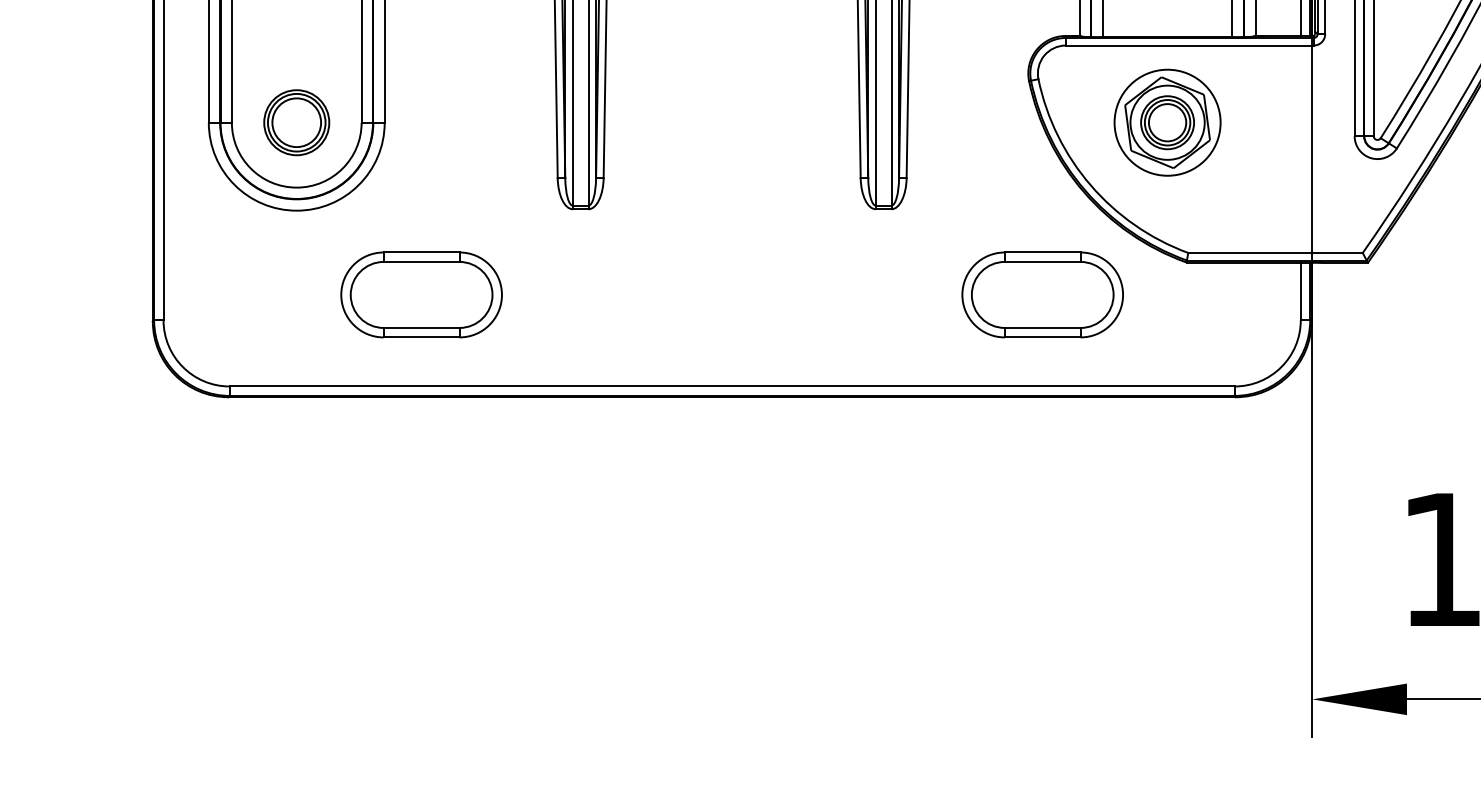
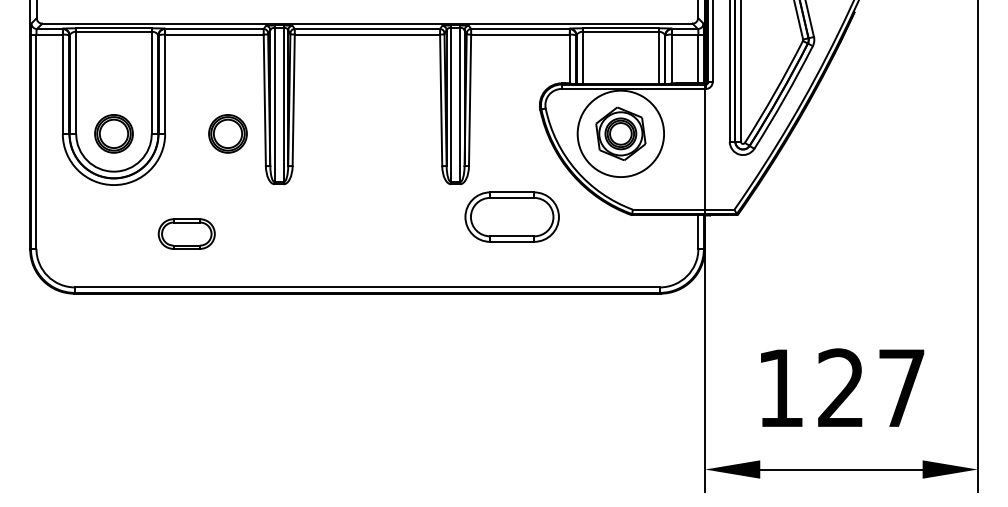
part: (491, 122) -> (227, 133), added
circle: (1166, 122) -> (620, 133), size x1.4
part: (421, 293) -> (186, 233), size x0.6
part: (1041, 293) -> (511, 216), moved

